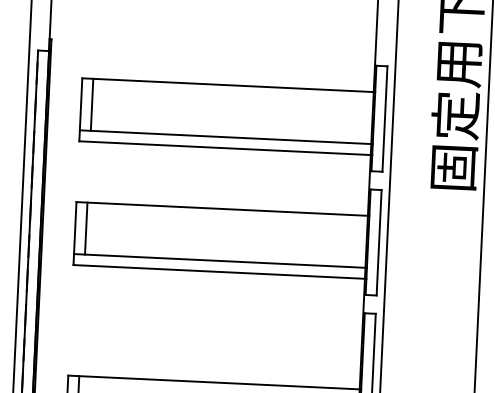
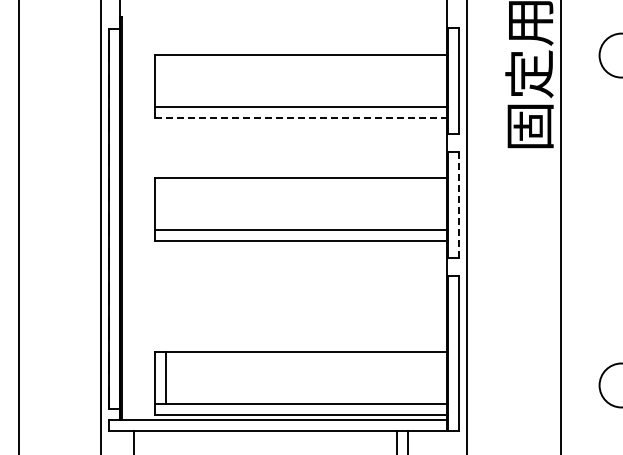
line: (91, 104) -> (165, 80), removed
line: (225, 148) -> (301, 117), solid -> dashed
line: (85, 228) -> (165, 204), removed
line: (379, 242) -> (459, 204), solid -> dashed

